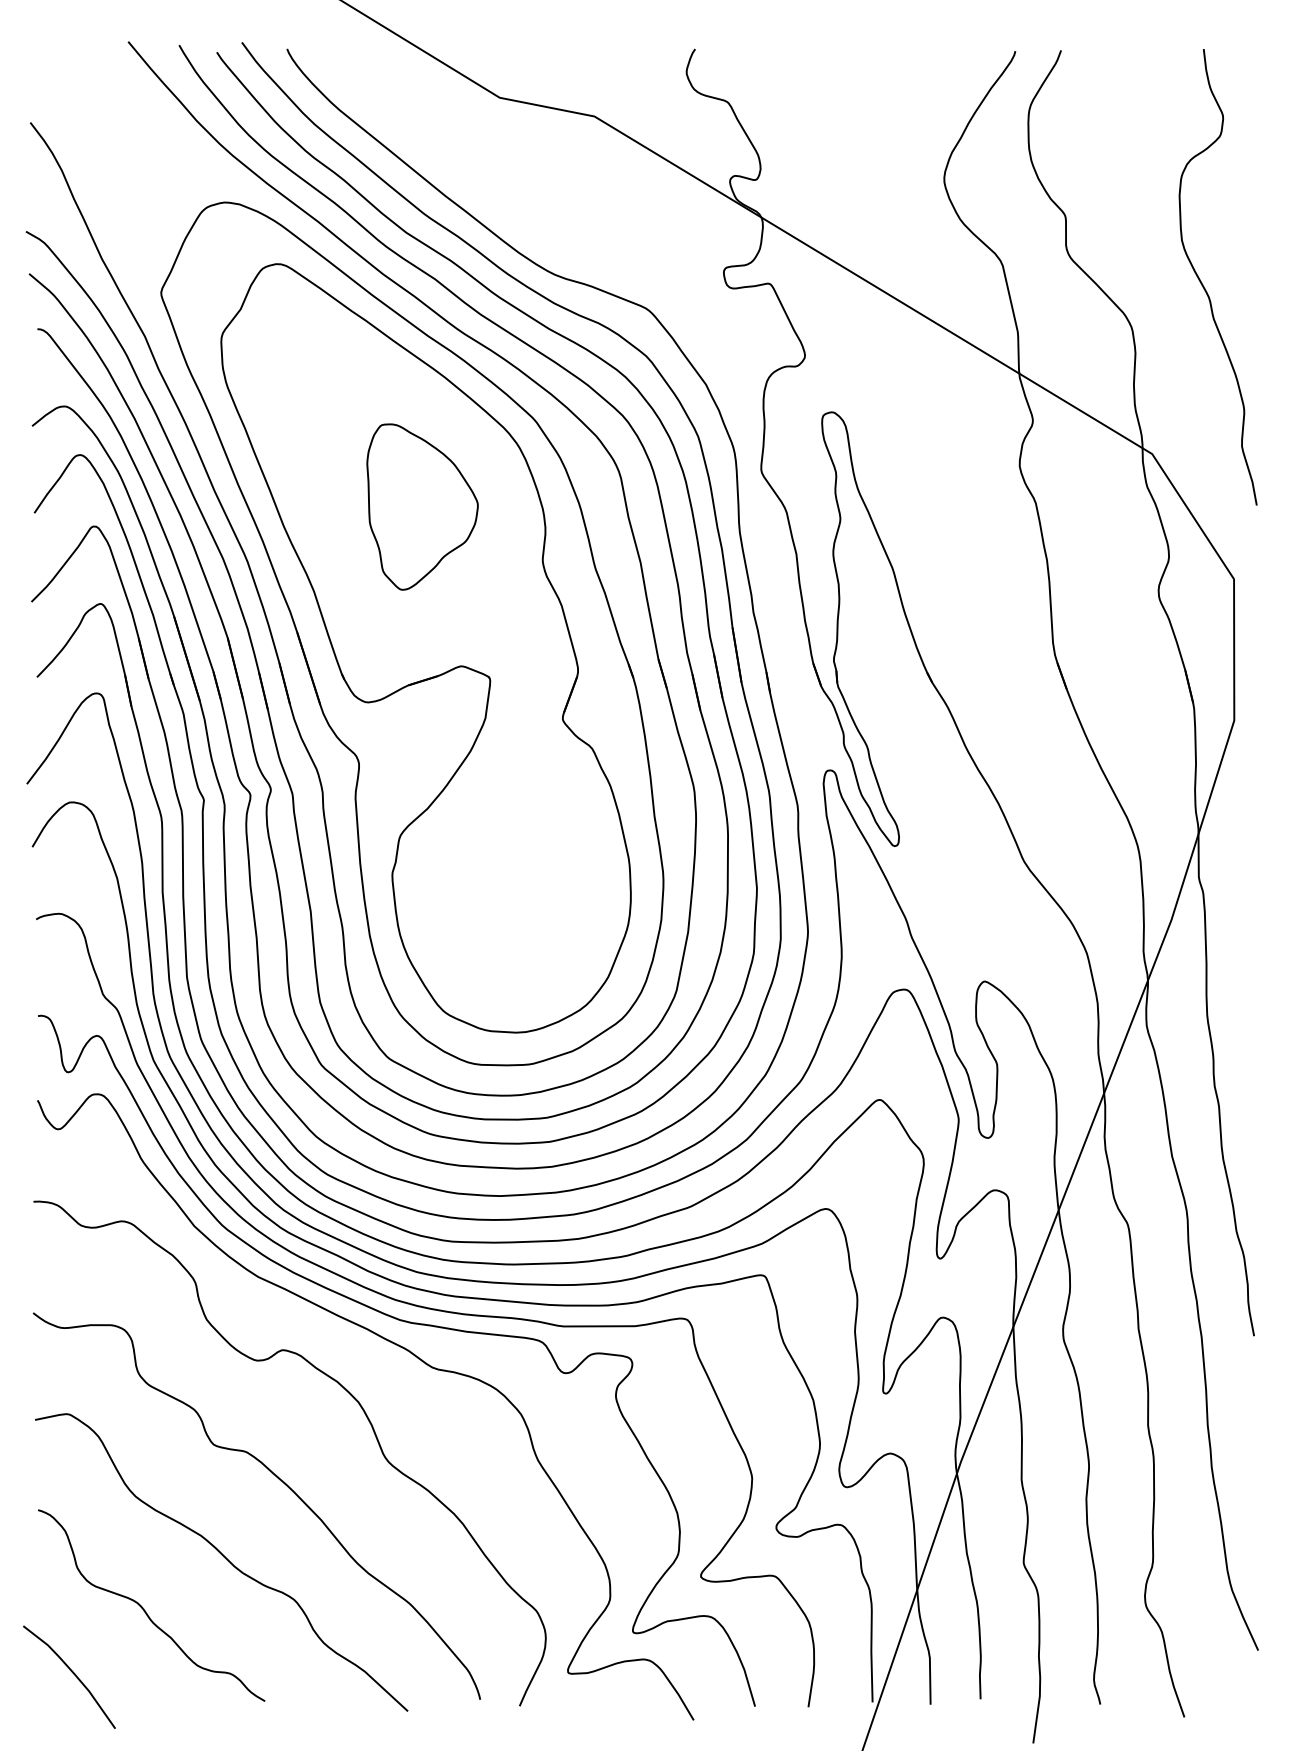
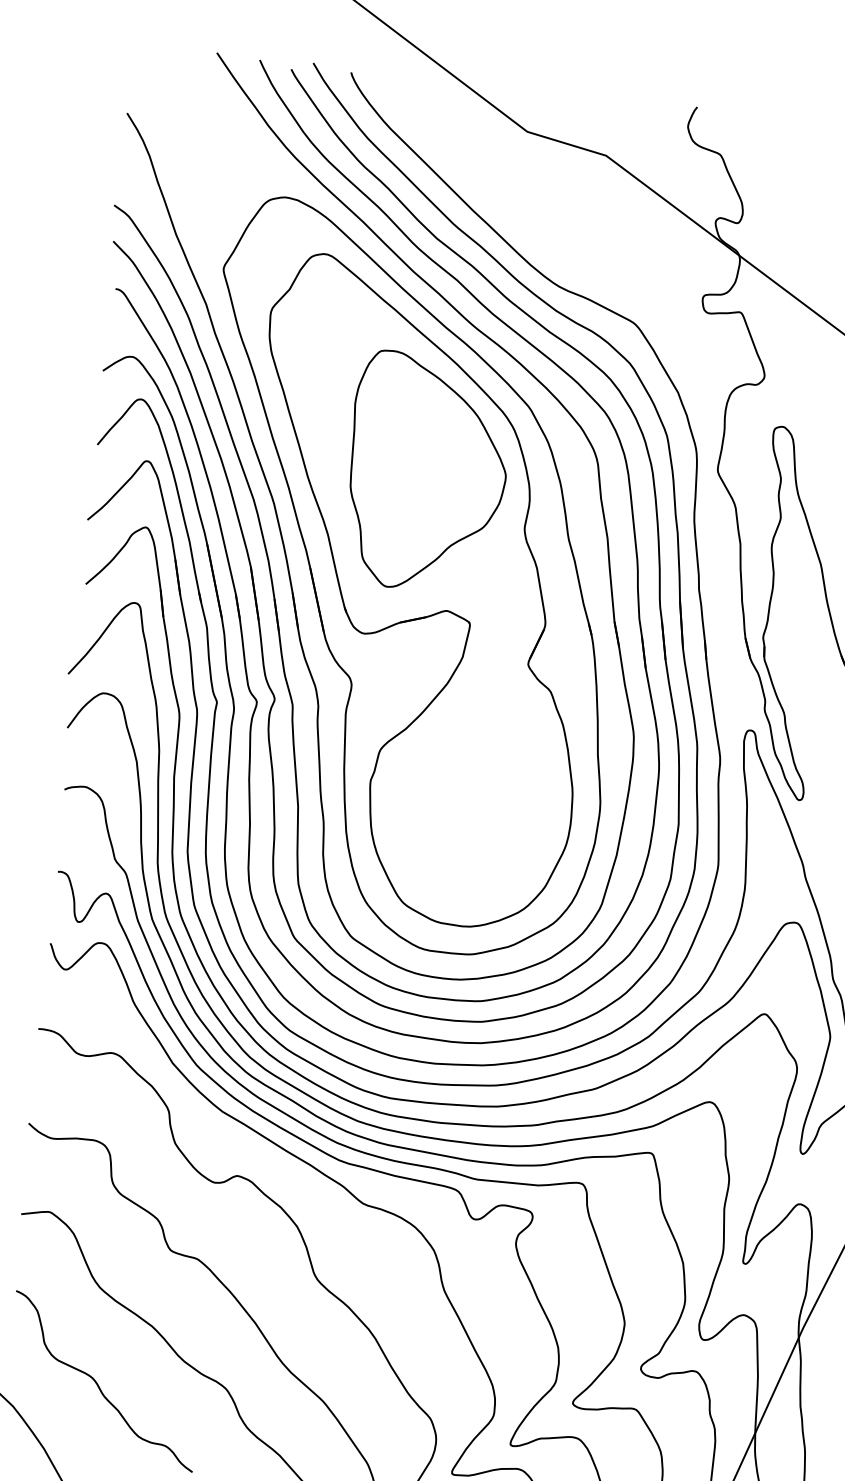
part: (422, 506) -> (427, 472), size x1.67

